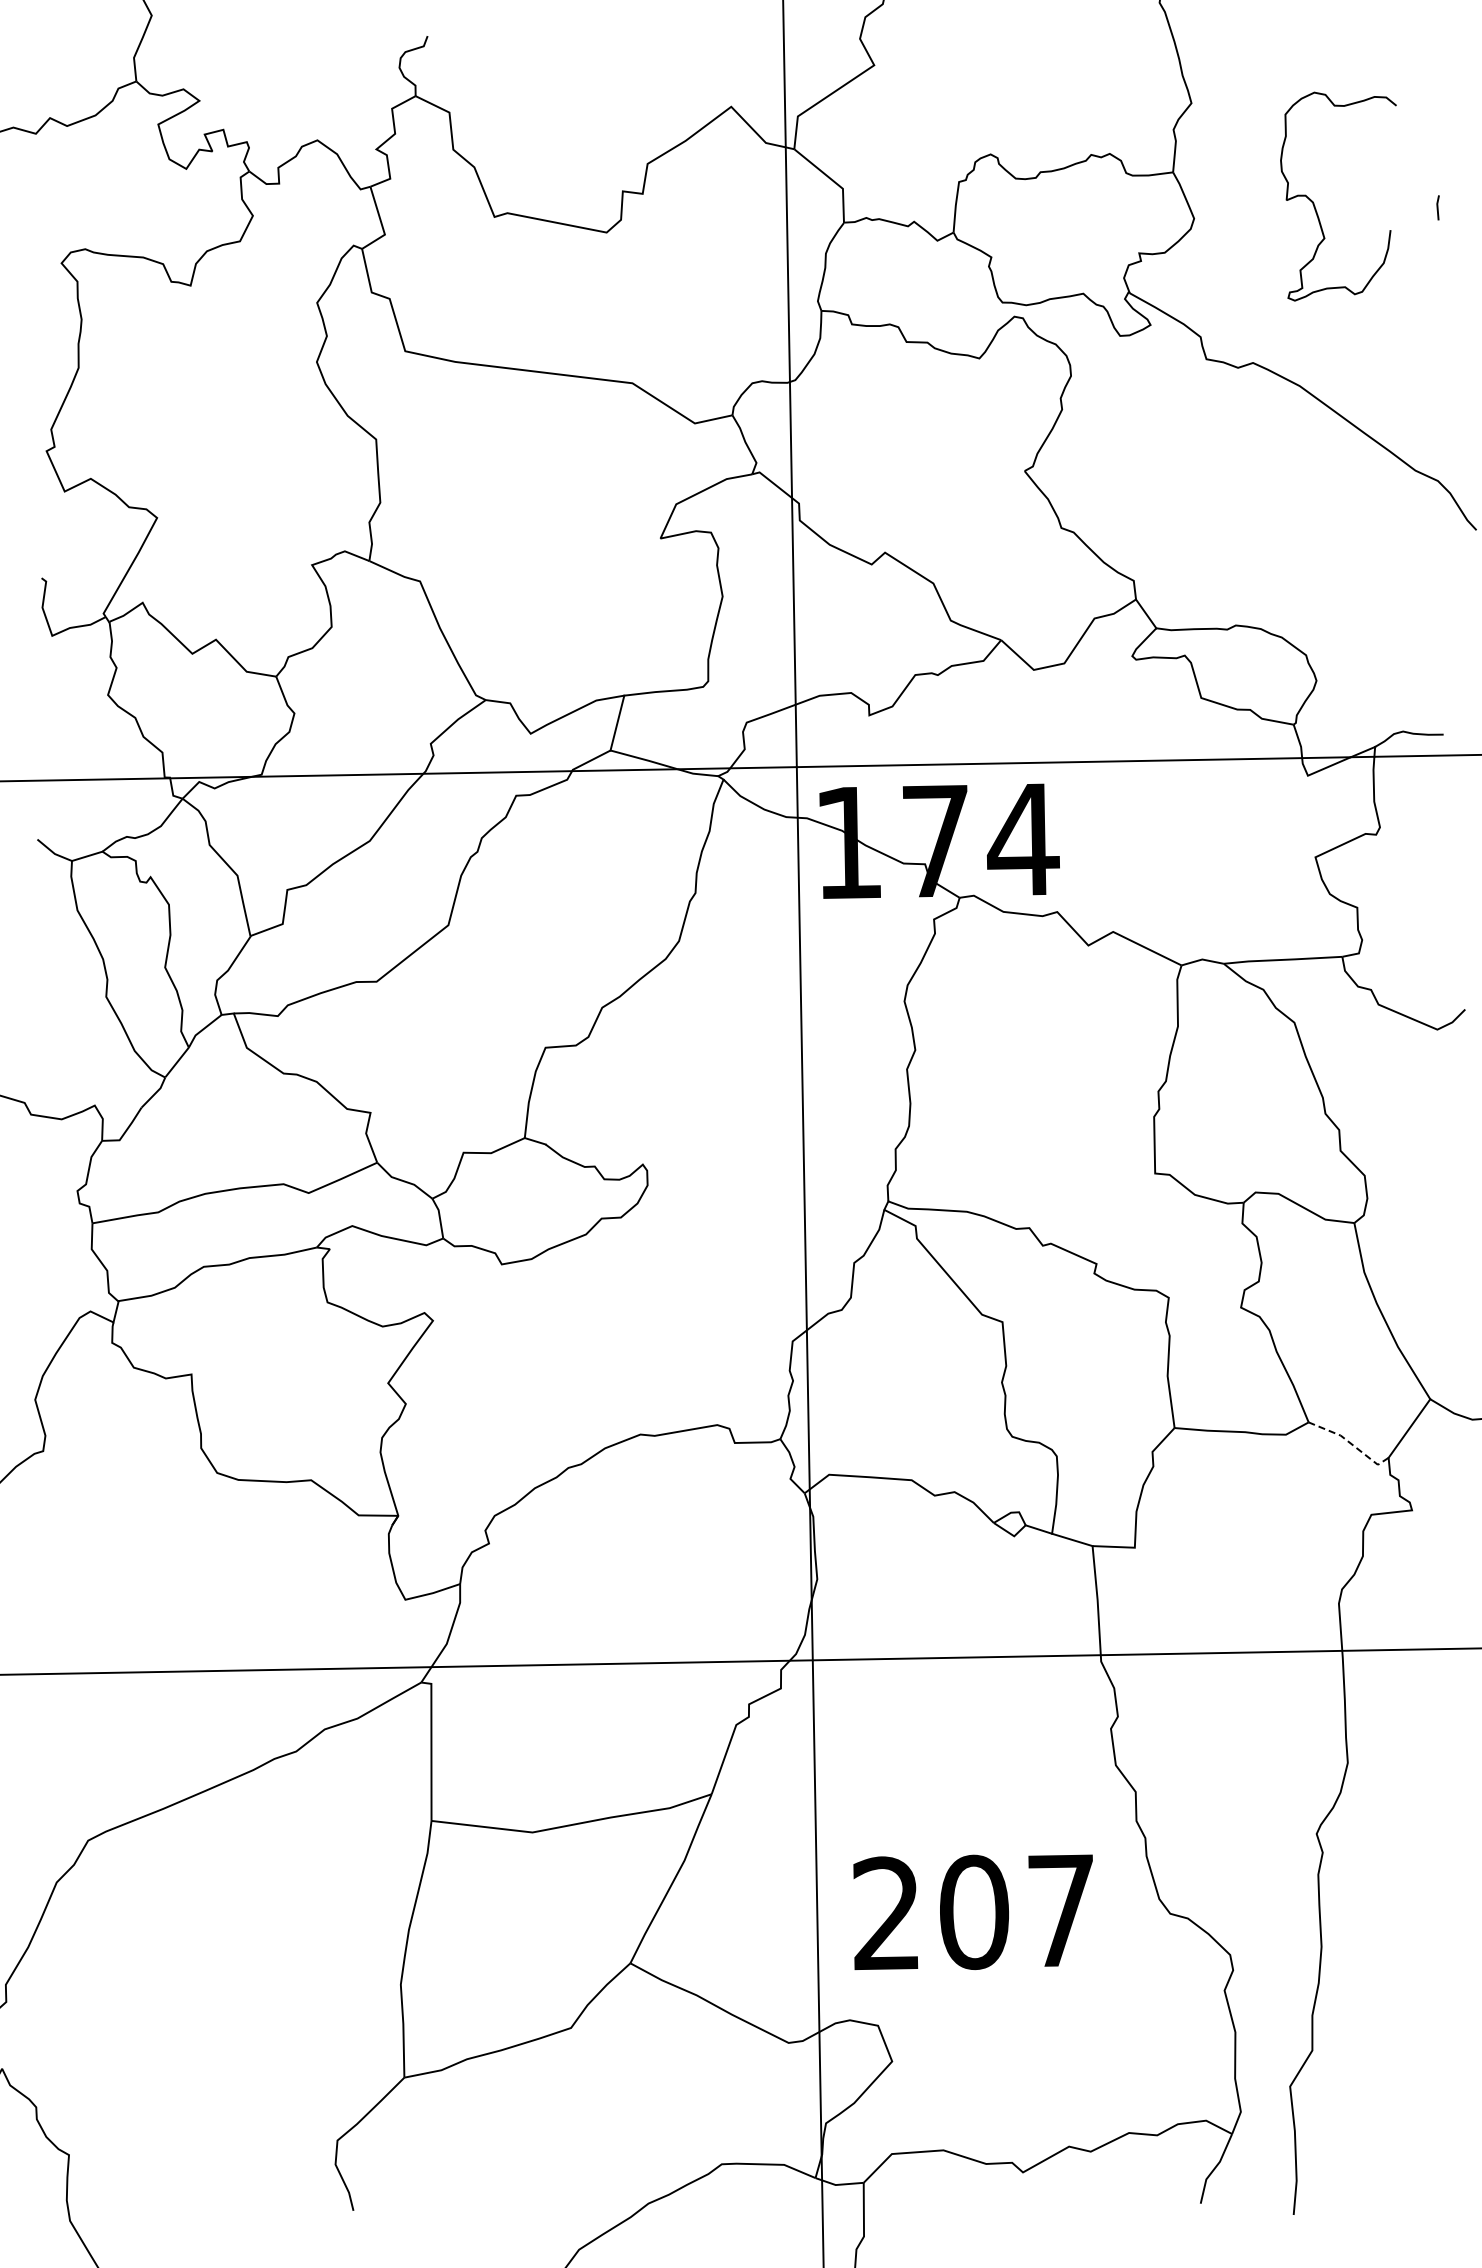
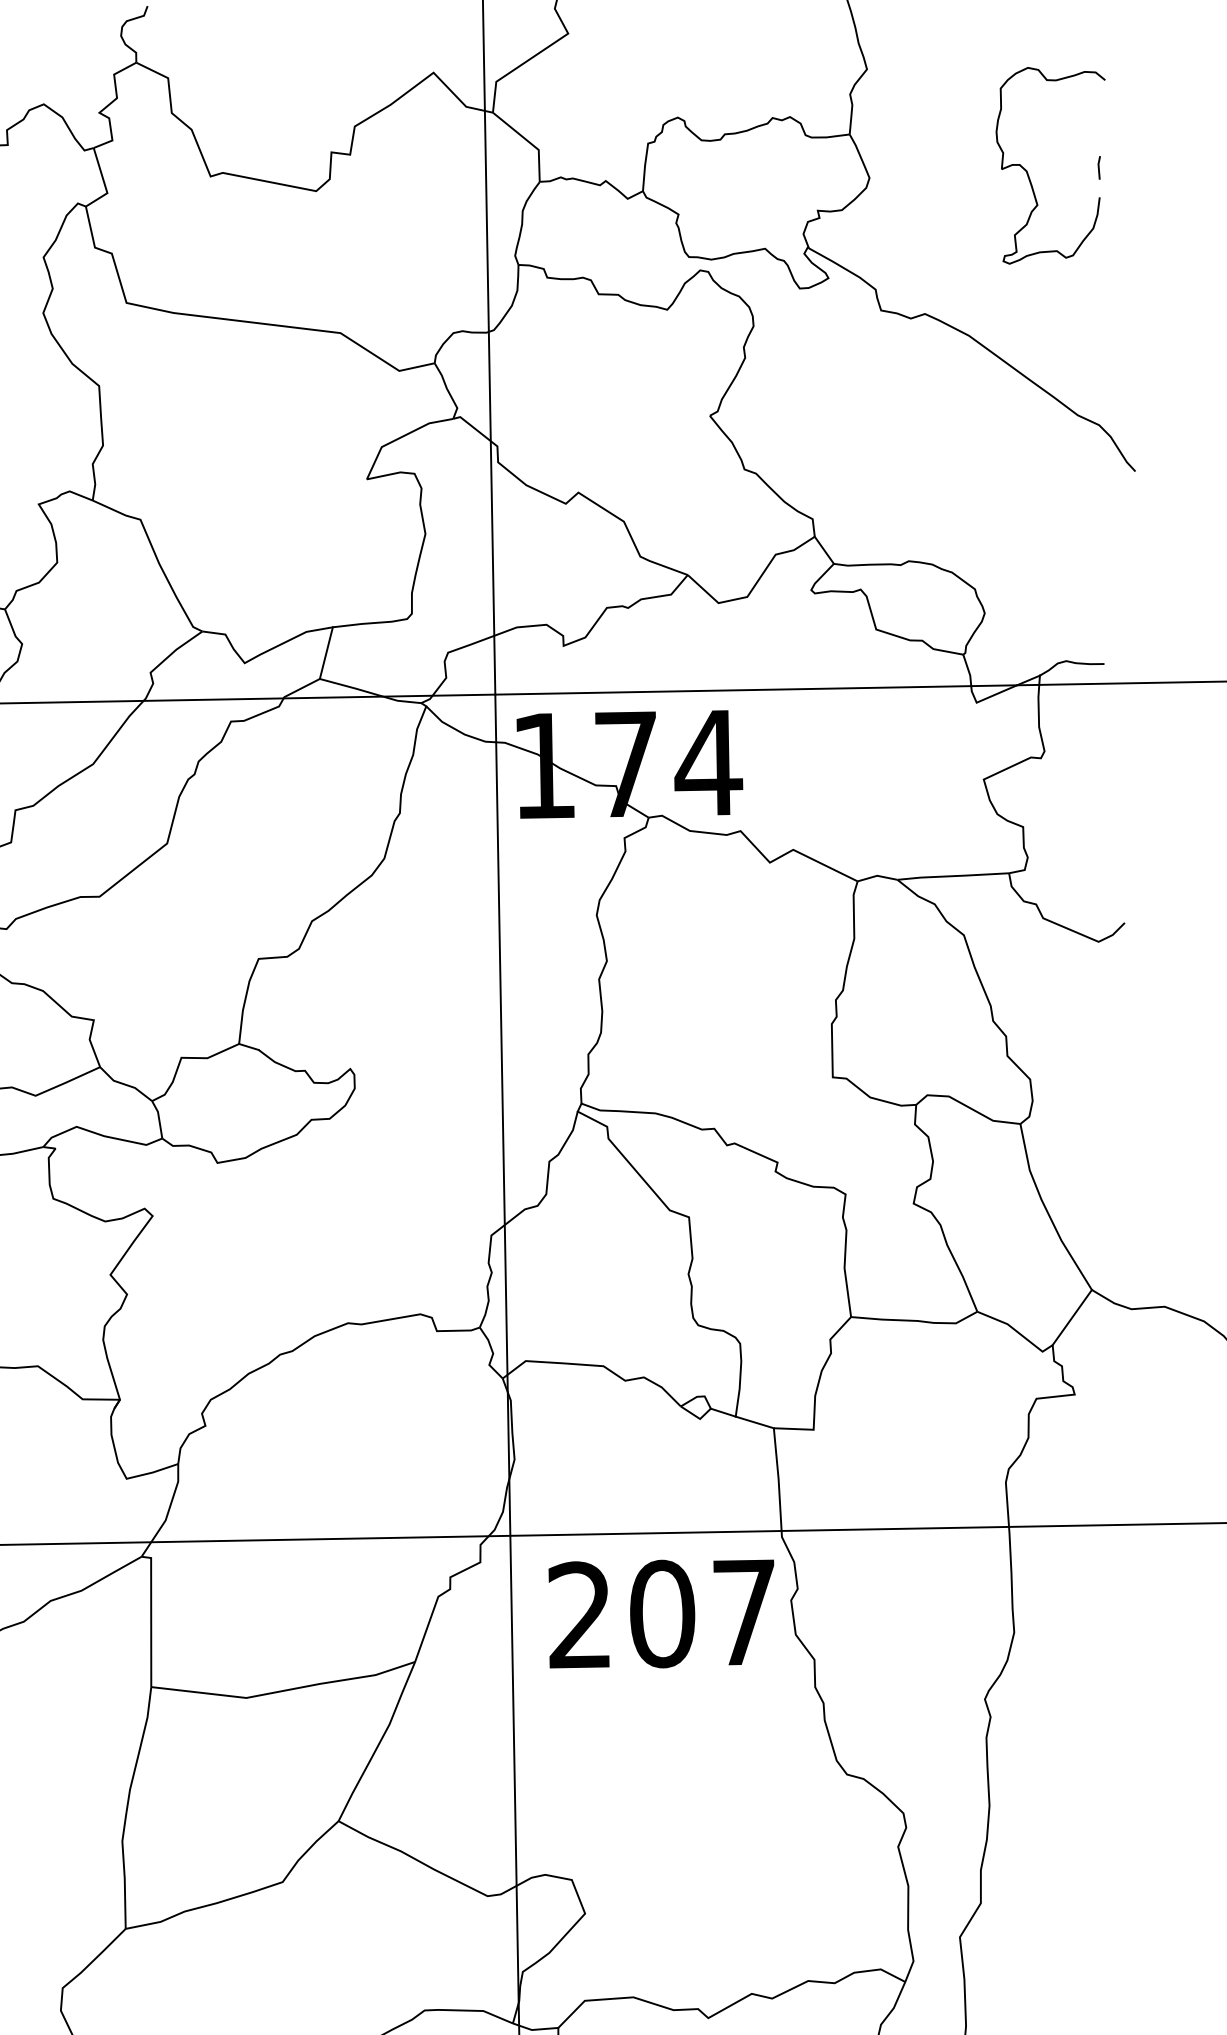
curve: (1314, 203) -> (1028, 172), moved
line: (1350, 1443) -> (1016, 1331), dashed -> solid
text: (972, 1911) -> (660, 1613), moved

